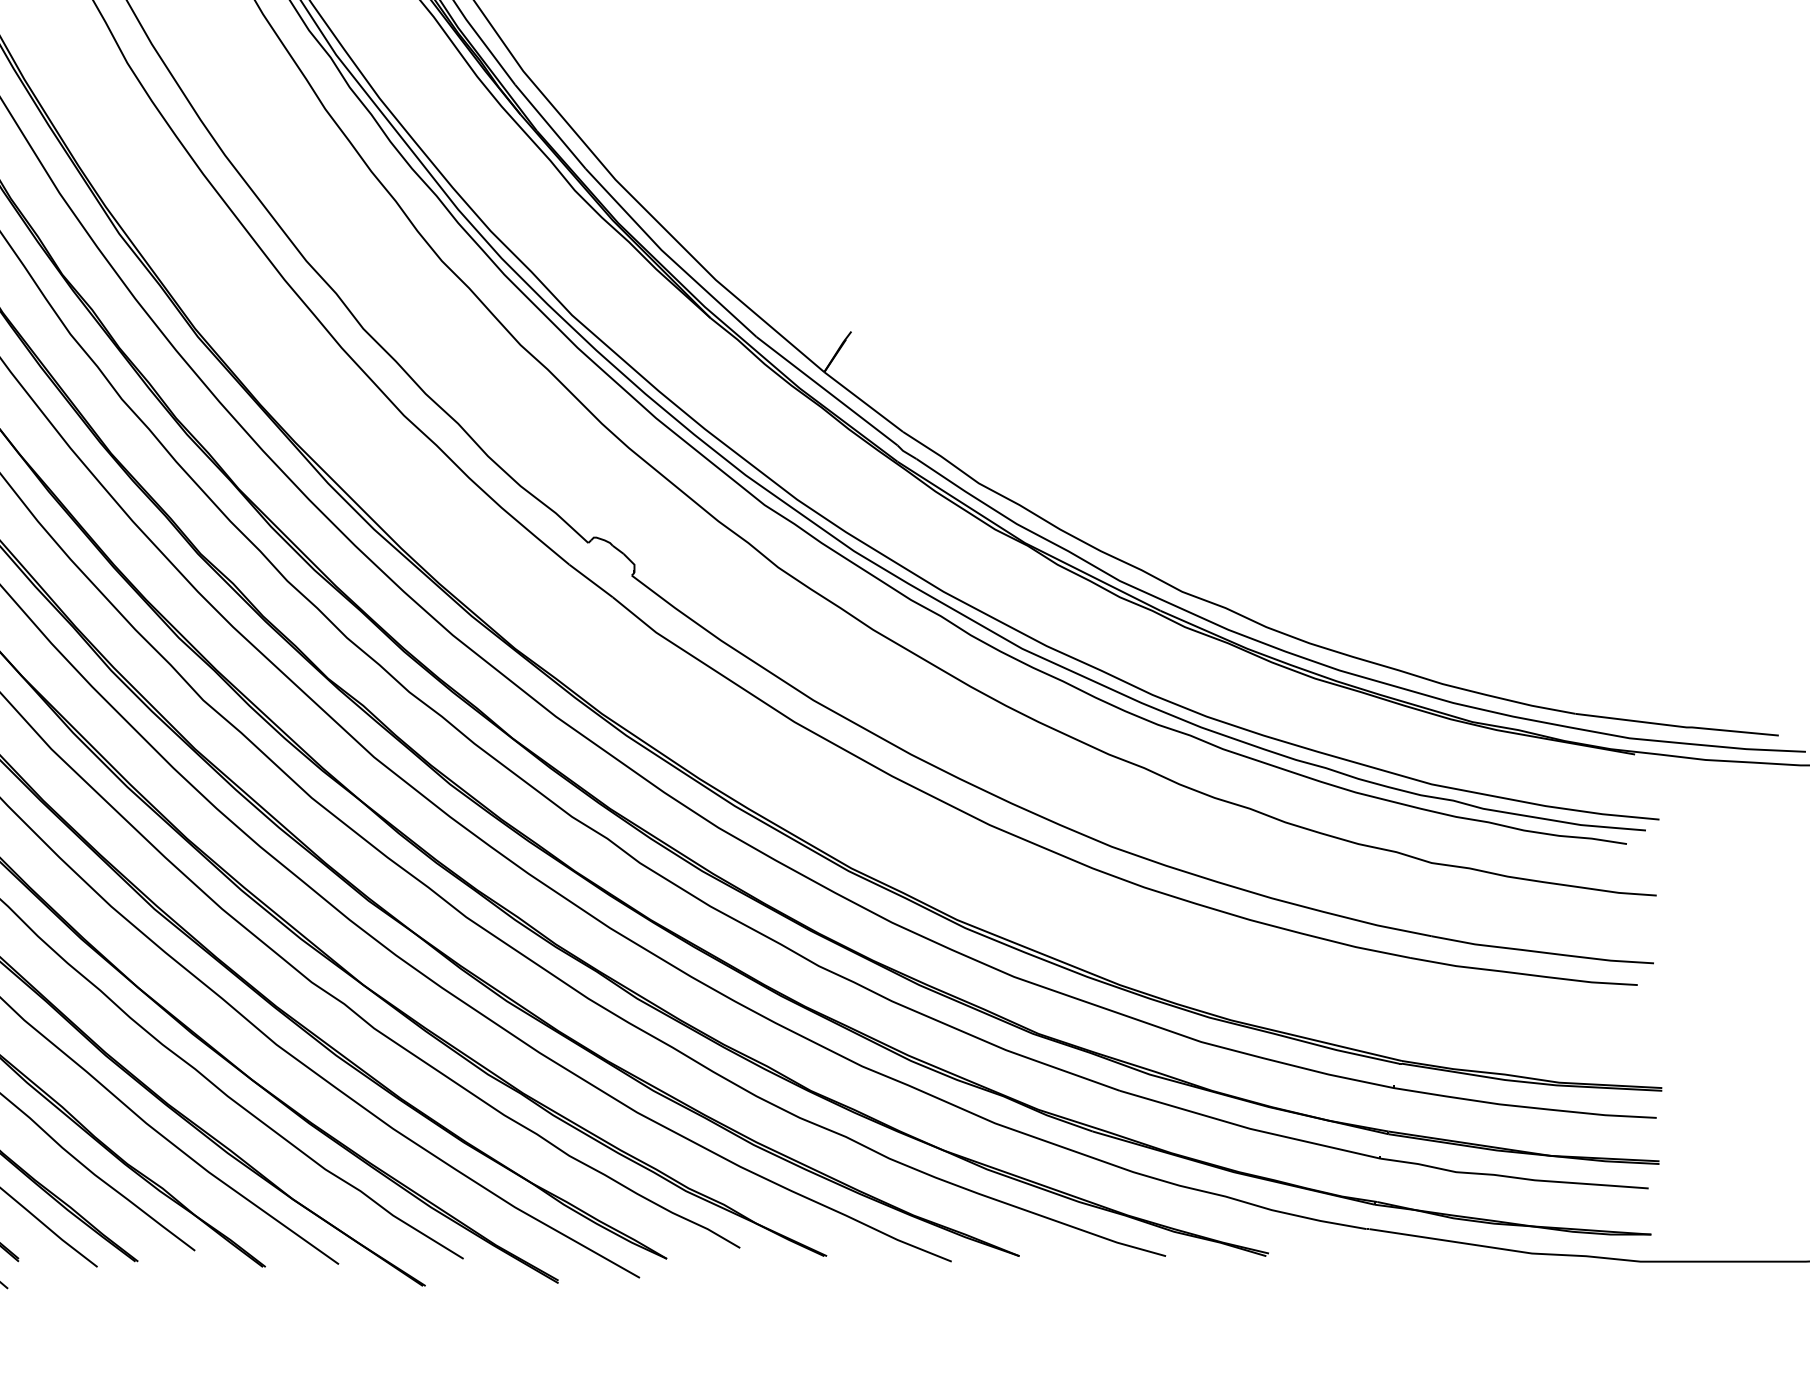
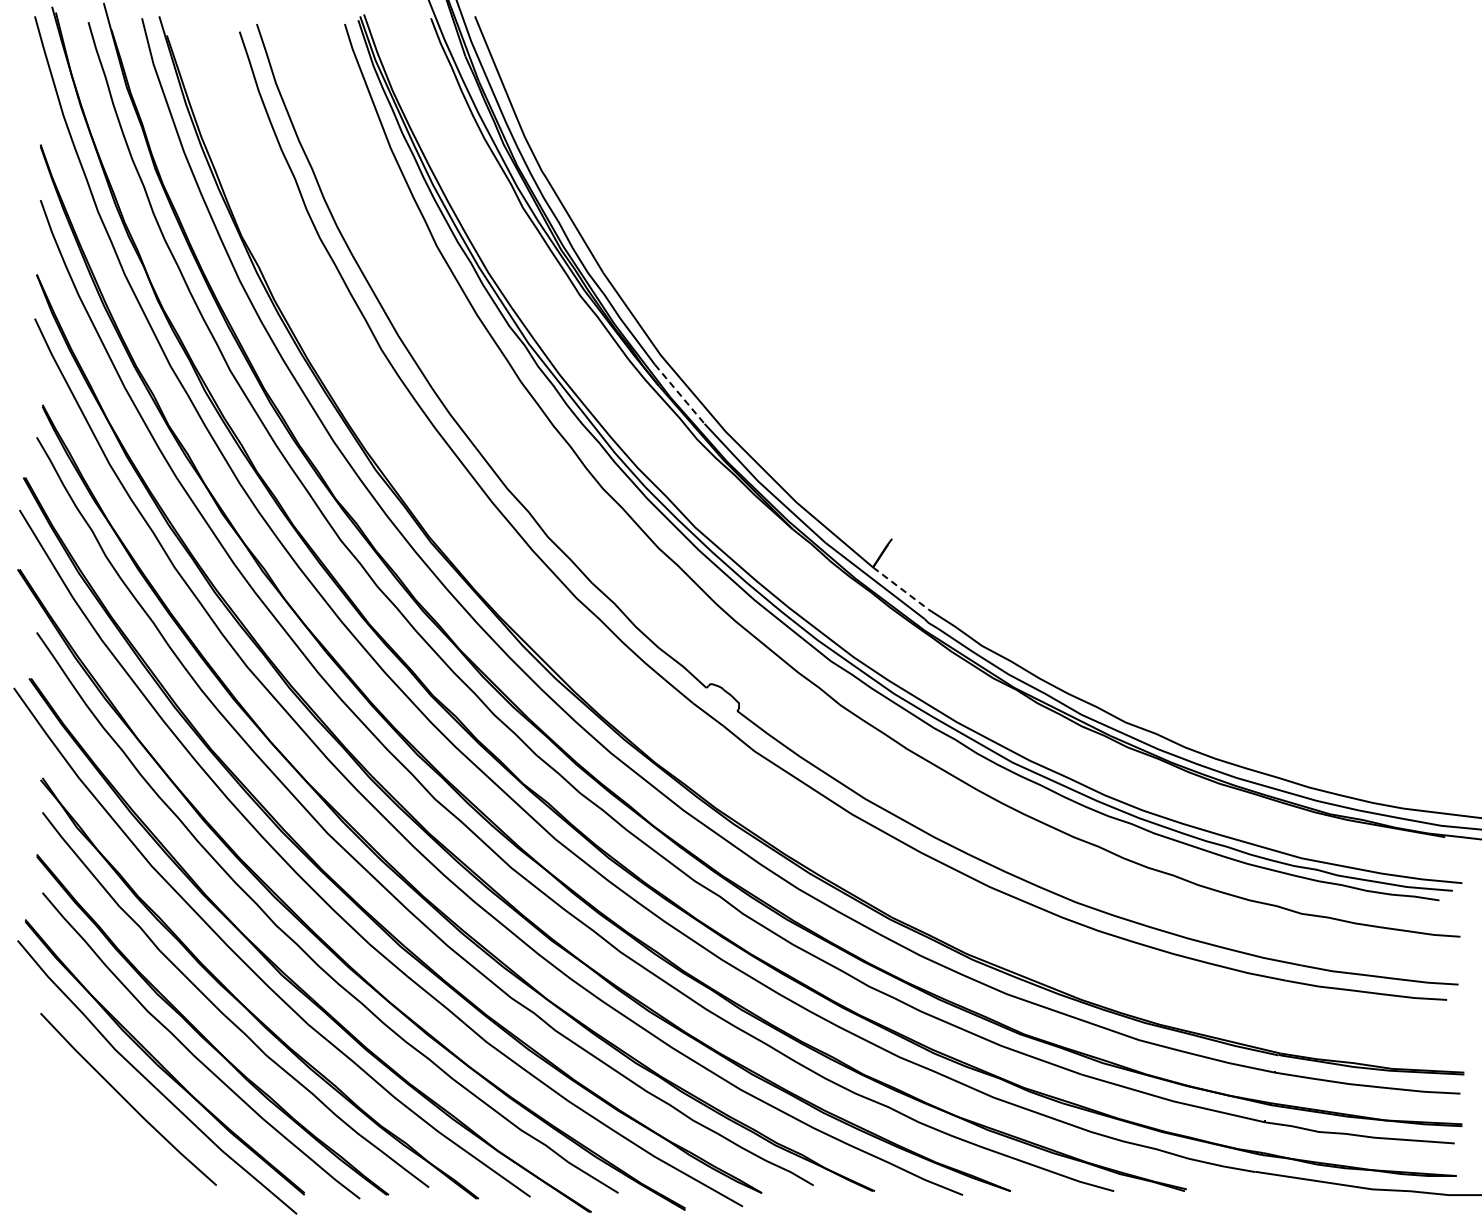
line: (550, 127) -> (679, 394), solid -> dashed
line: (863, 402) -> (900, 588), solid -> dashed

